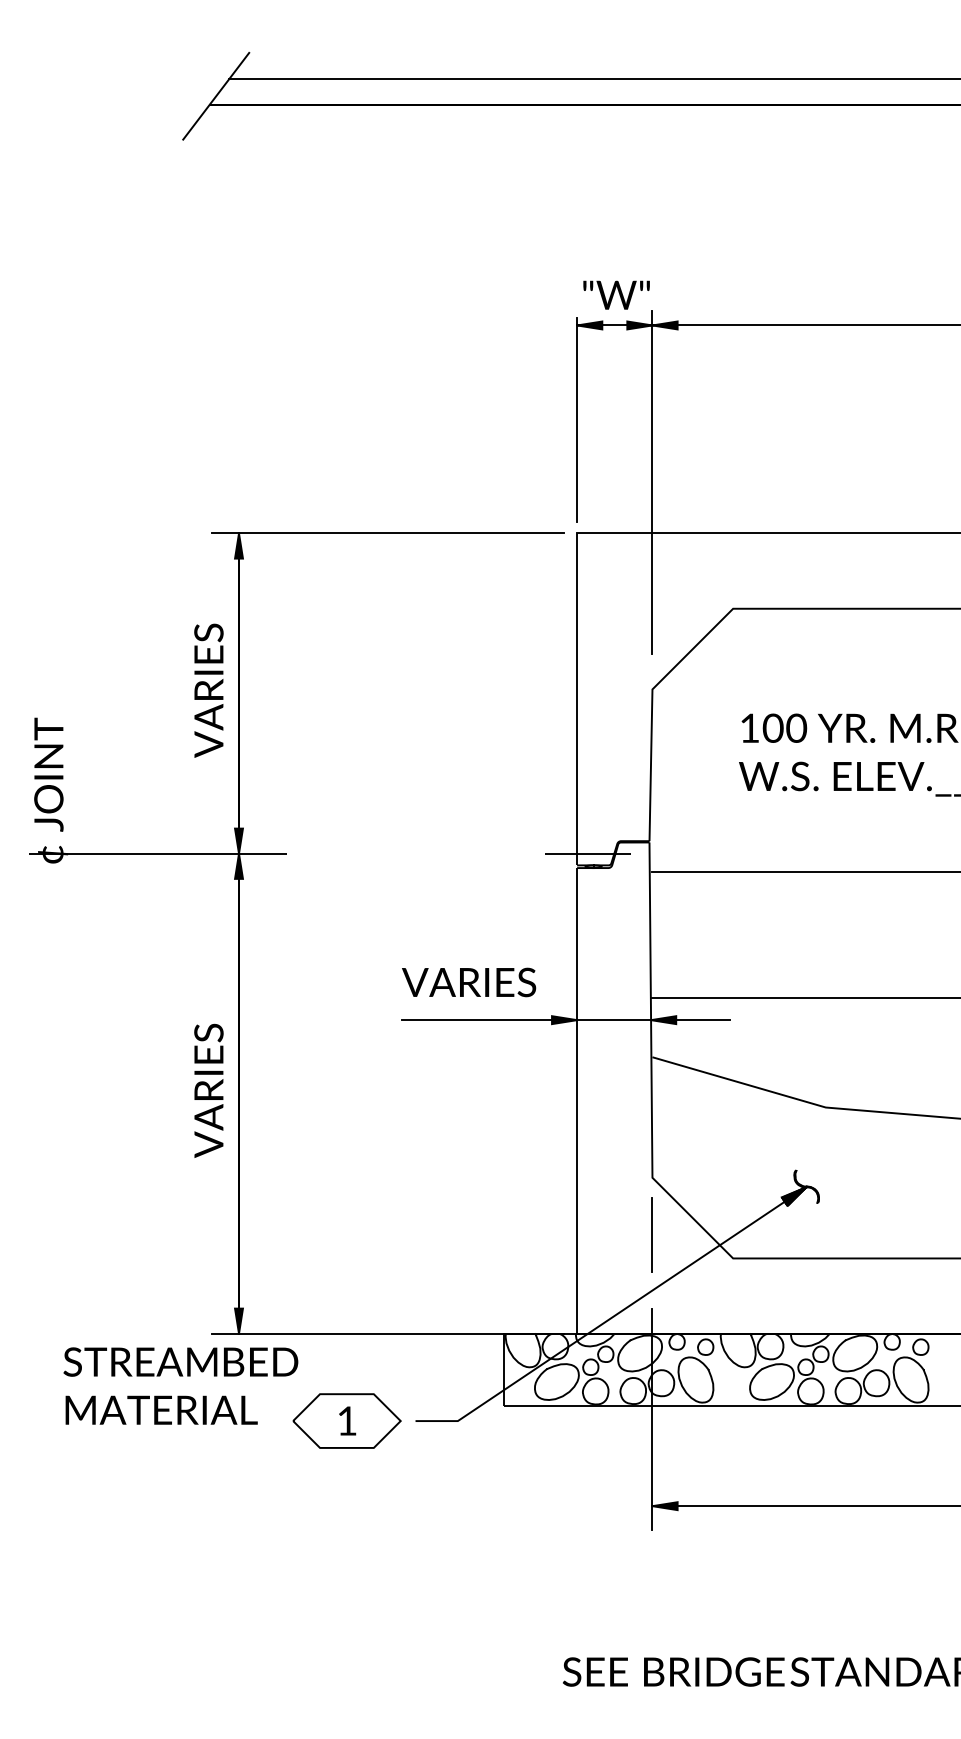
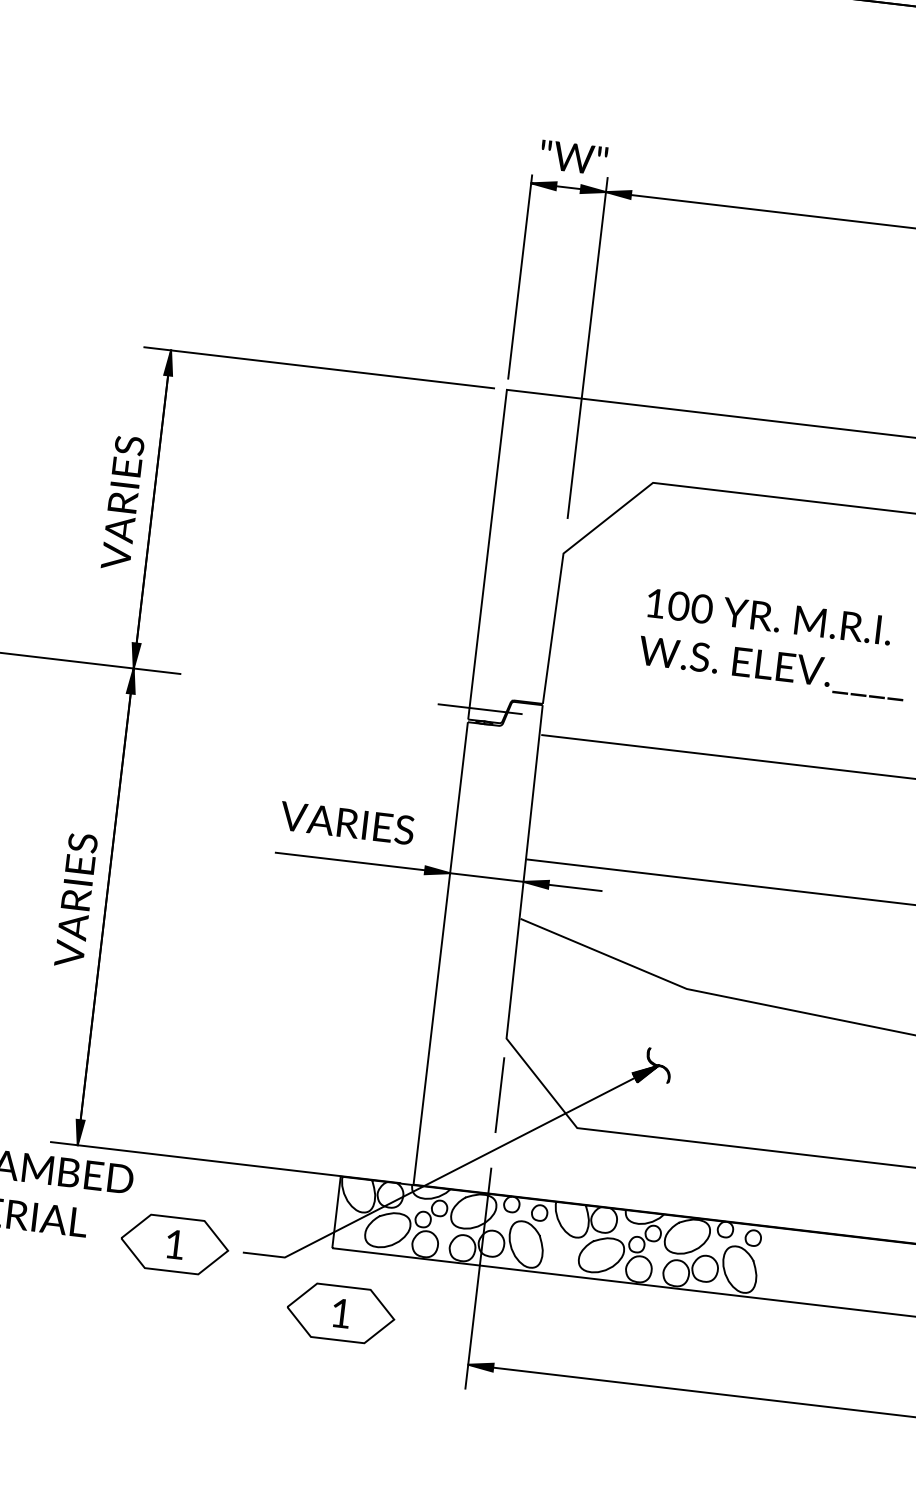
part: (519, 1469) -> (340, 1312), added

